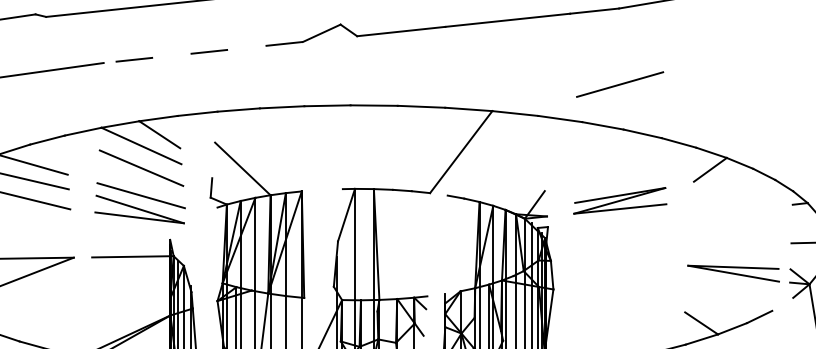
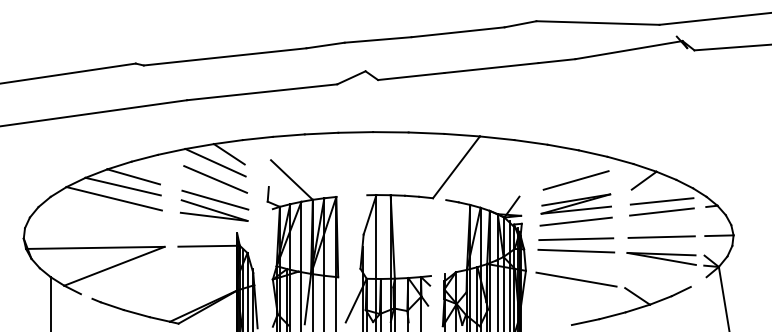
line: (203, 52) -> (262, 92), dashed -> solid
line: (619, 84) -> (575, 180), moved
line: (733, 197) -> (661, 201), added
line: (733, 210) -> (661, 211), added
line: (619, 223) -> (575, 221), added
line: (733, 243) -> (661, 236), added
line: (620, 246) -> (576, 238), added
line: (620, 262) -> (576, 250), added
line: (620, 300) -> (576, 279), added

